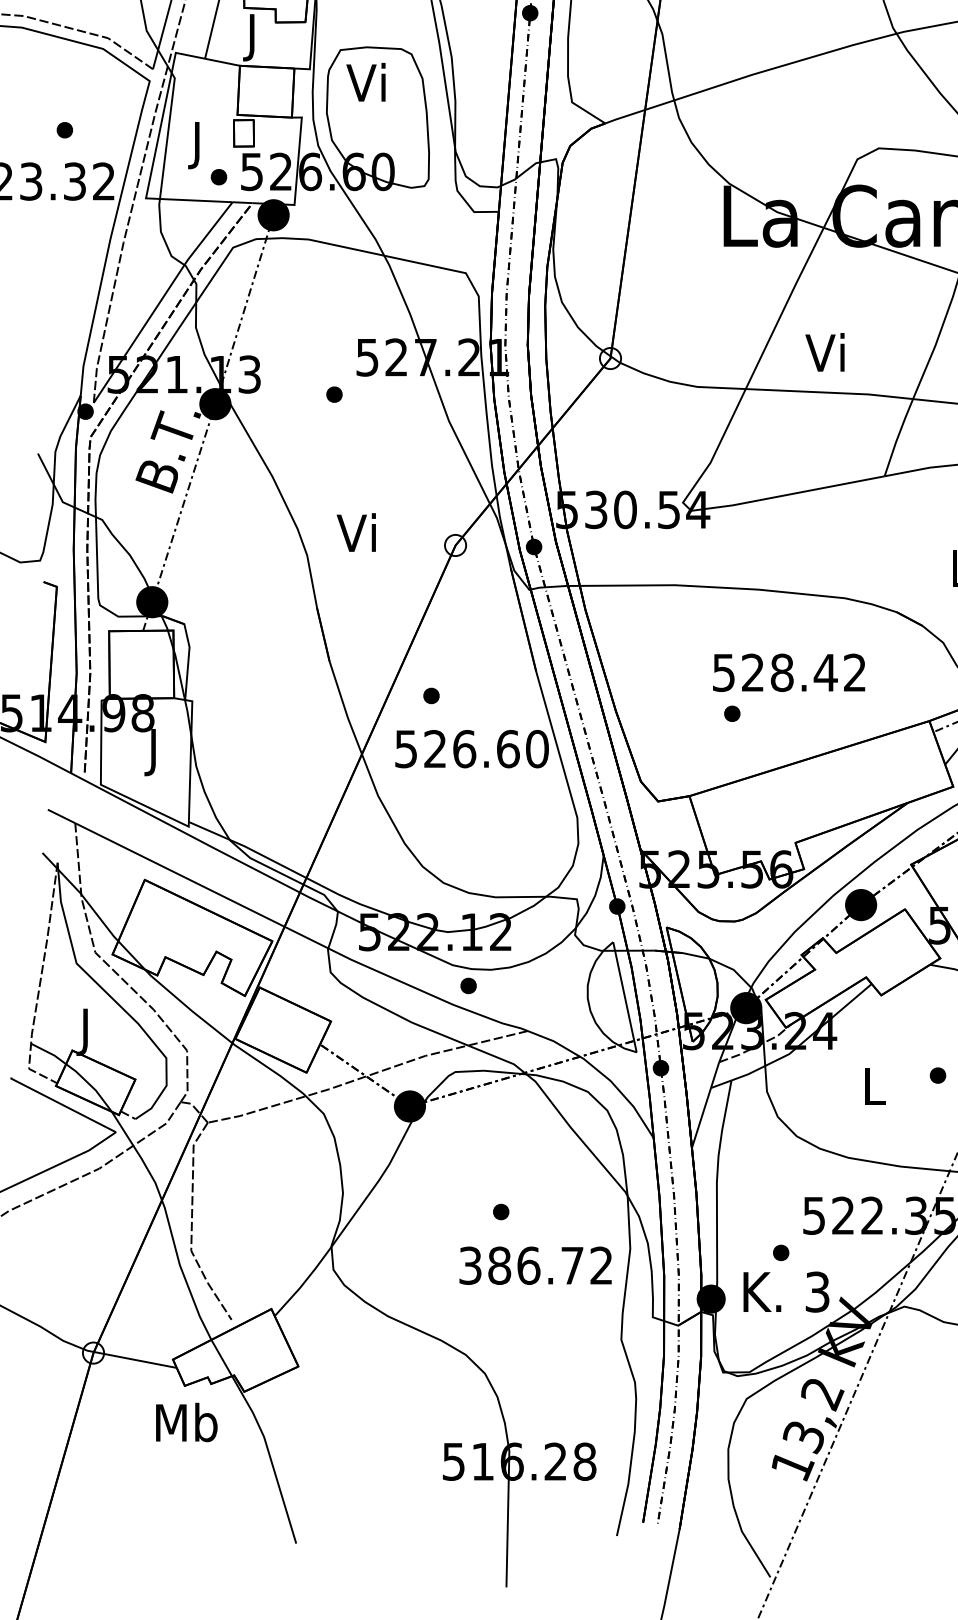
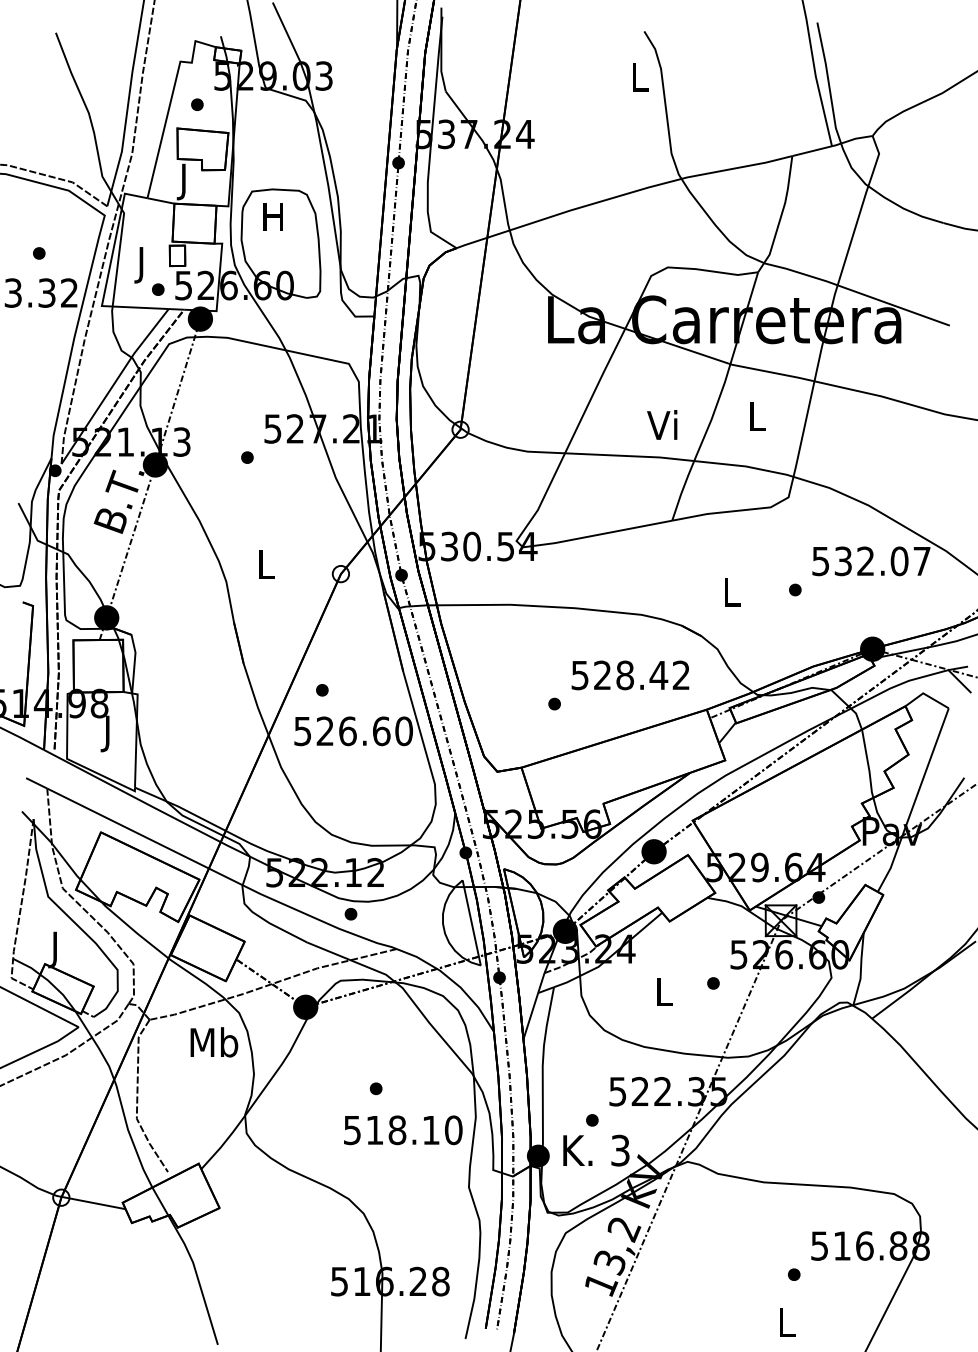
text: (365, 82) -> (271, 216), Vi -> H
text: (825, 351) -> (662, 424), moved
text: (356, 531) -> (264, 563), Vi -> L
text: (789, 672) -> (630, 675), moved
text: (536, 1266) -> (403, 1130), 386.72 -> 518.10
text: (186, 1422) -> (214, 1042), moved

